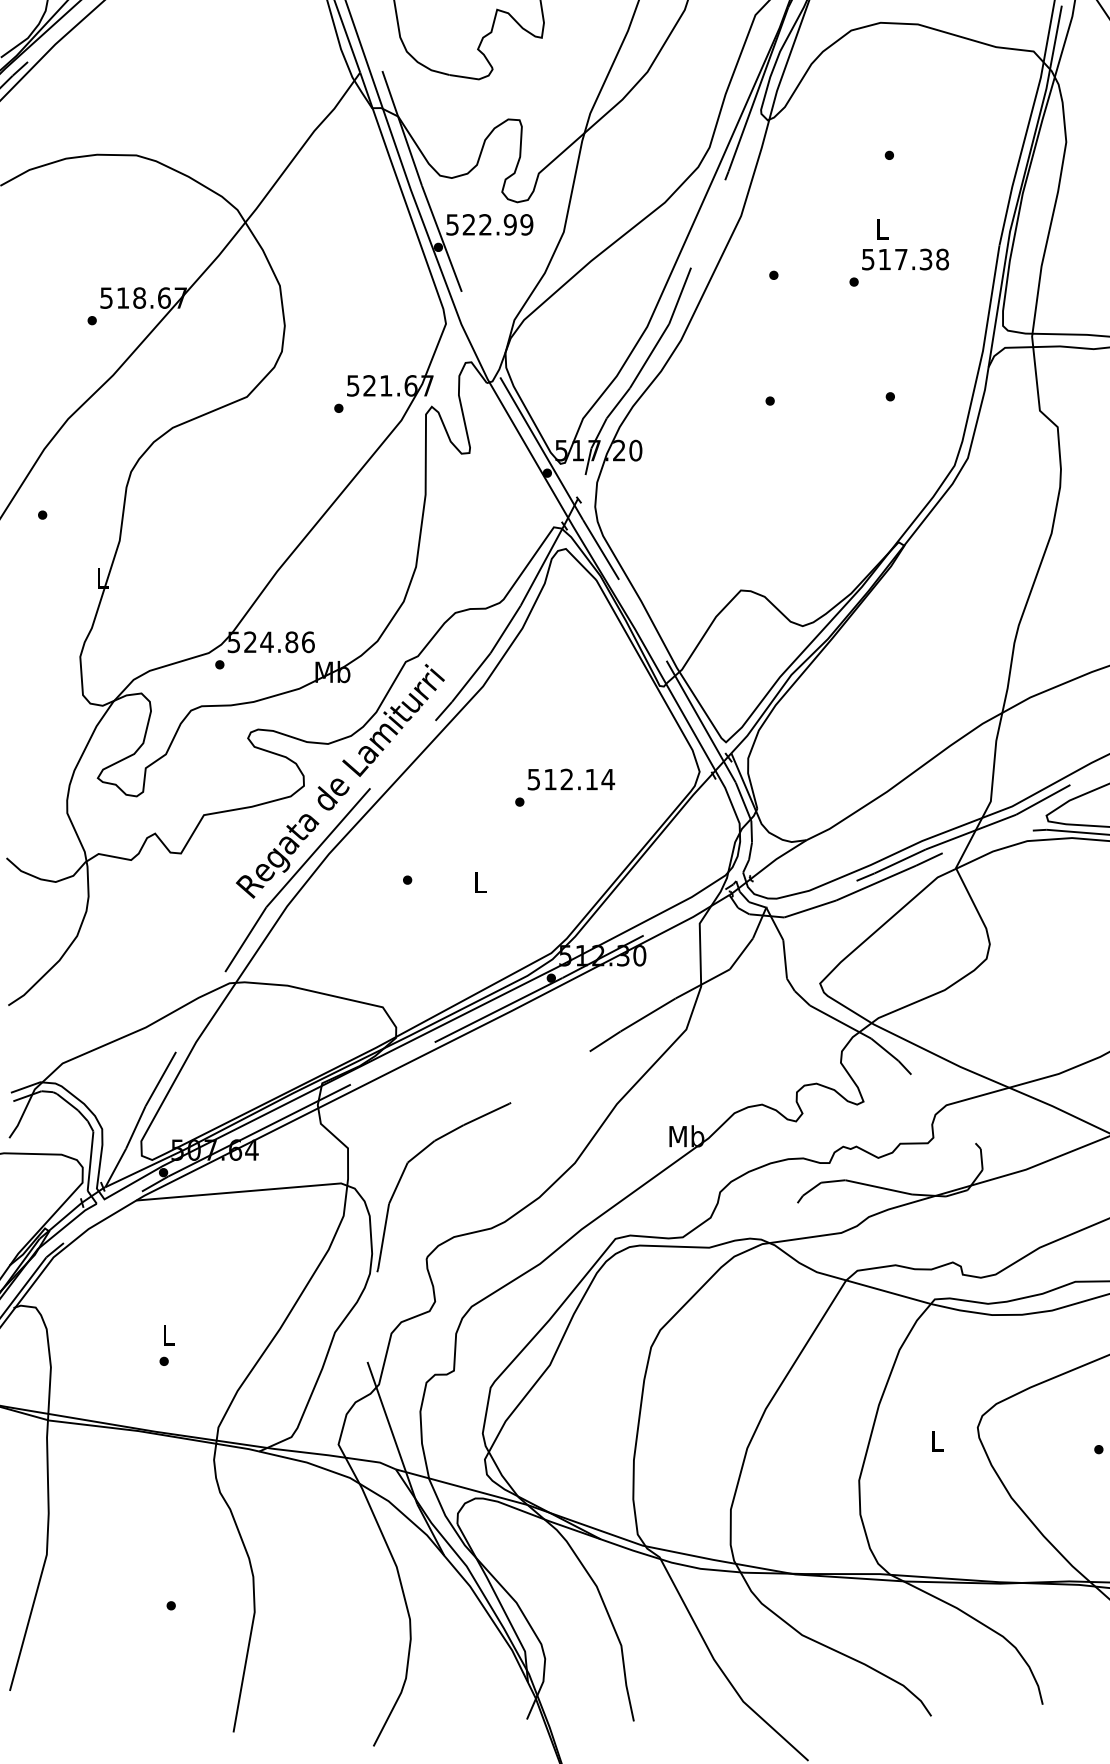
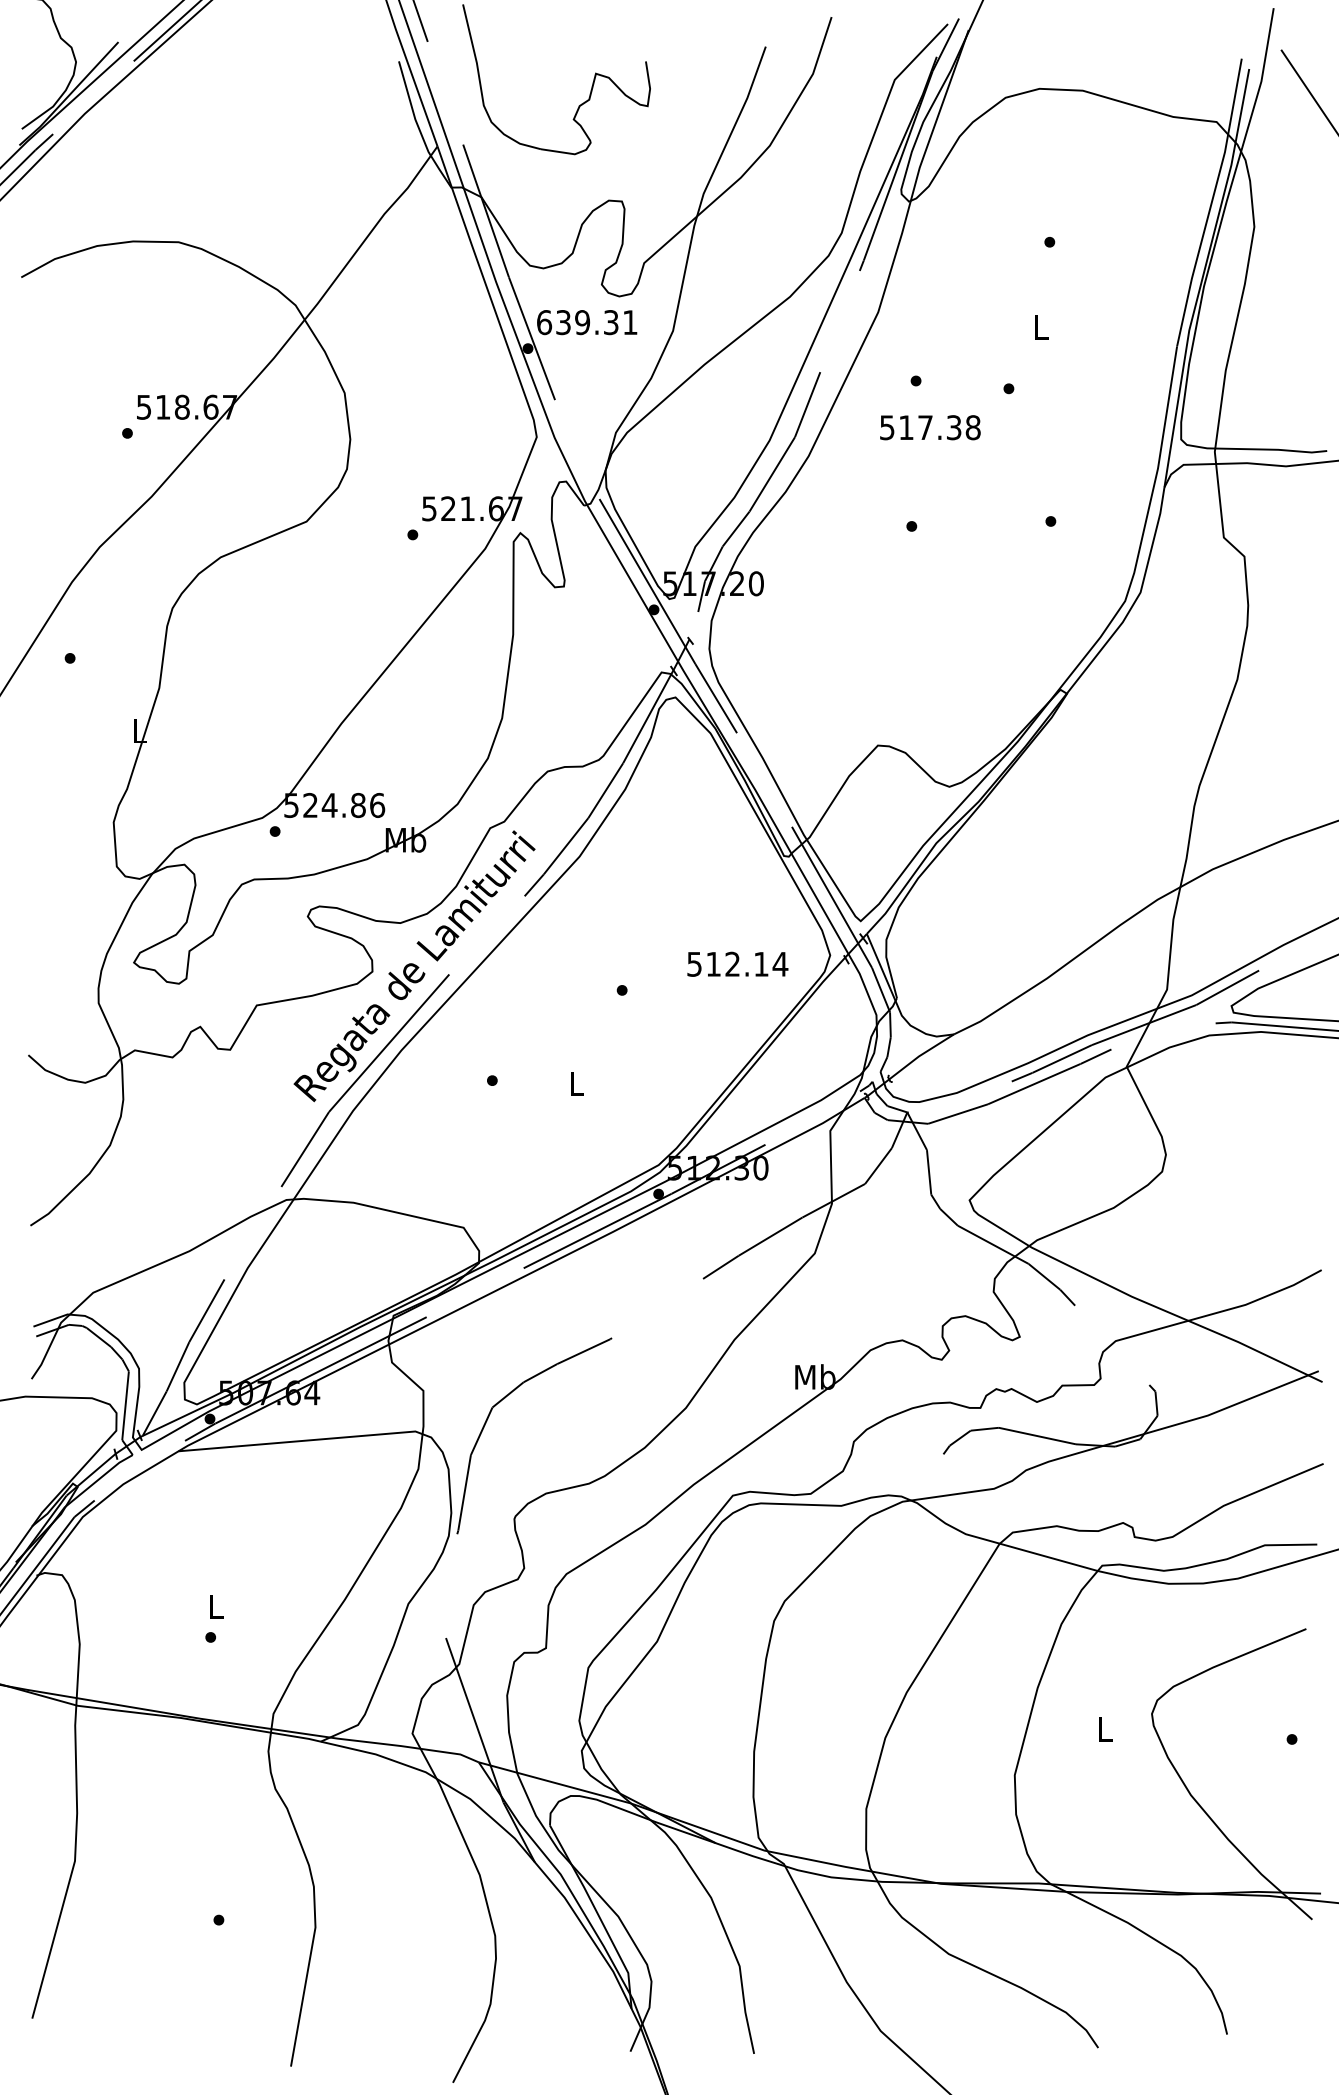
text: (489, 224) -> (587, 322), 522.99 -> 639.31
text: (905, 259) -> (930, 427), moved
text: (571, 778) -> (737, 963), moved

